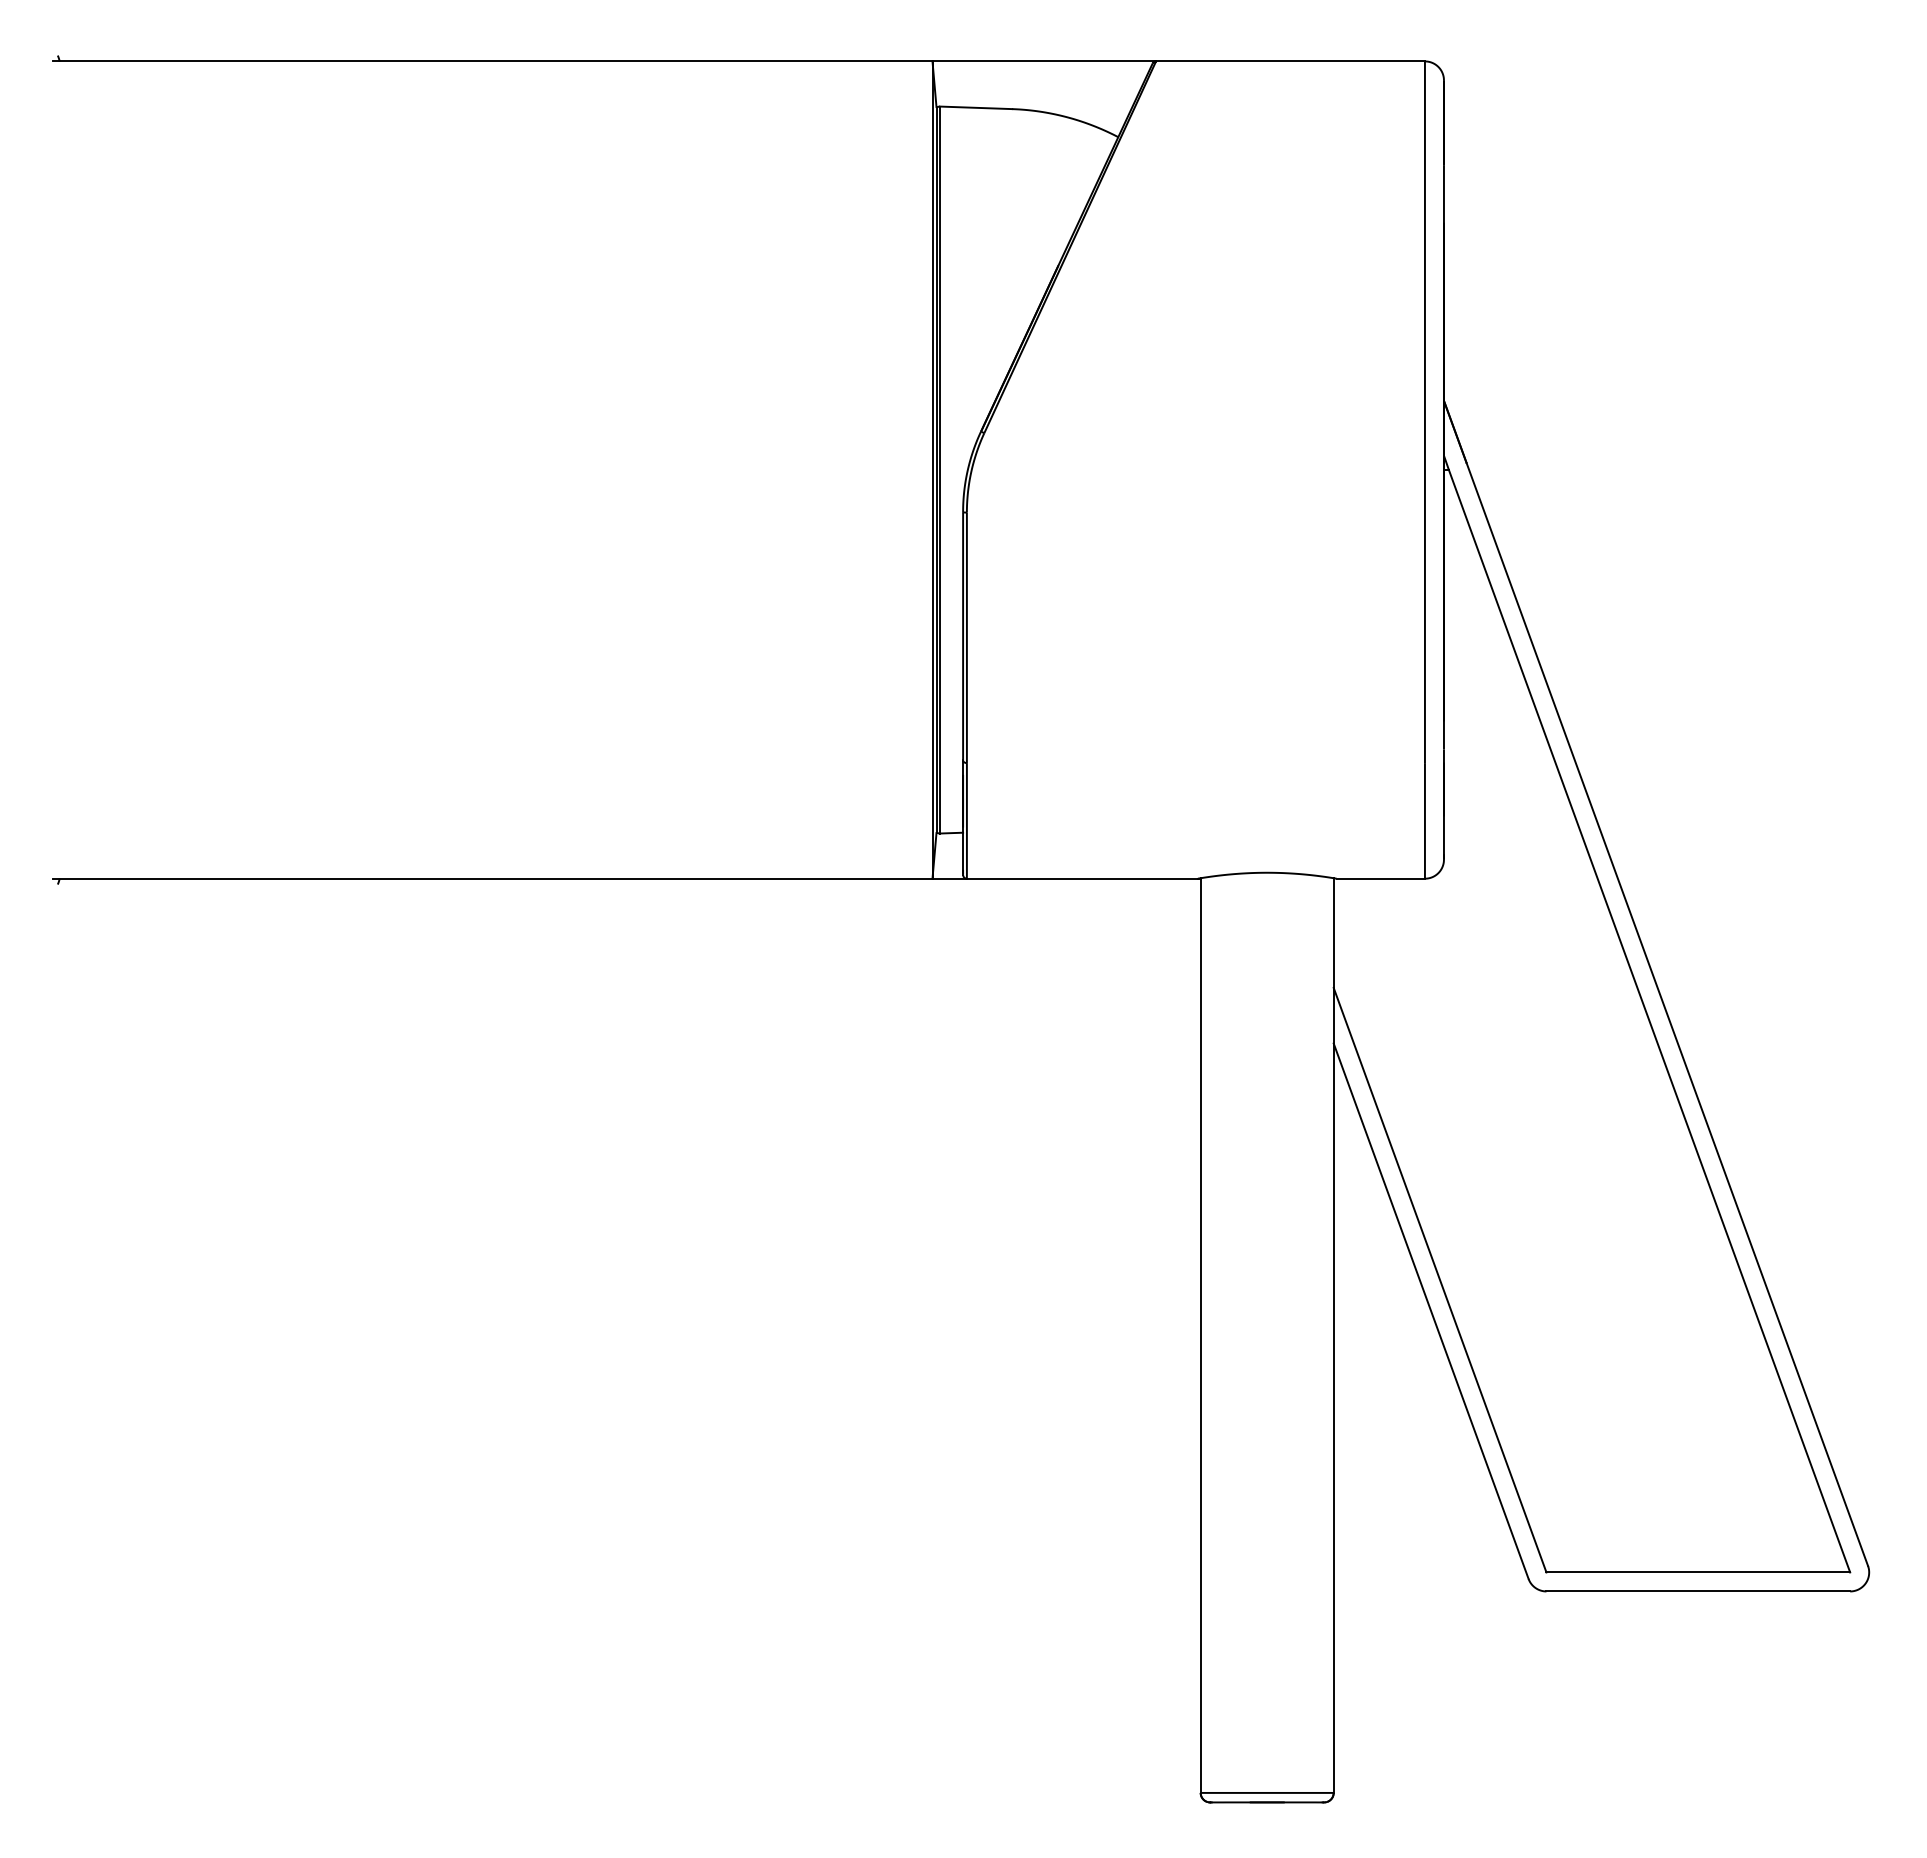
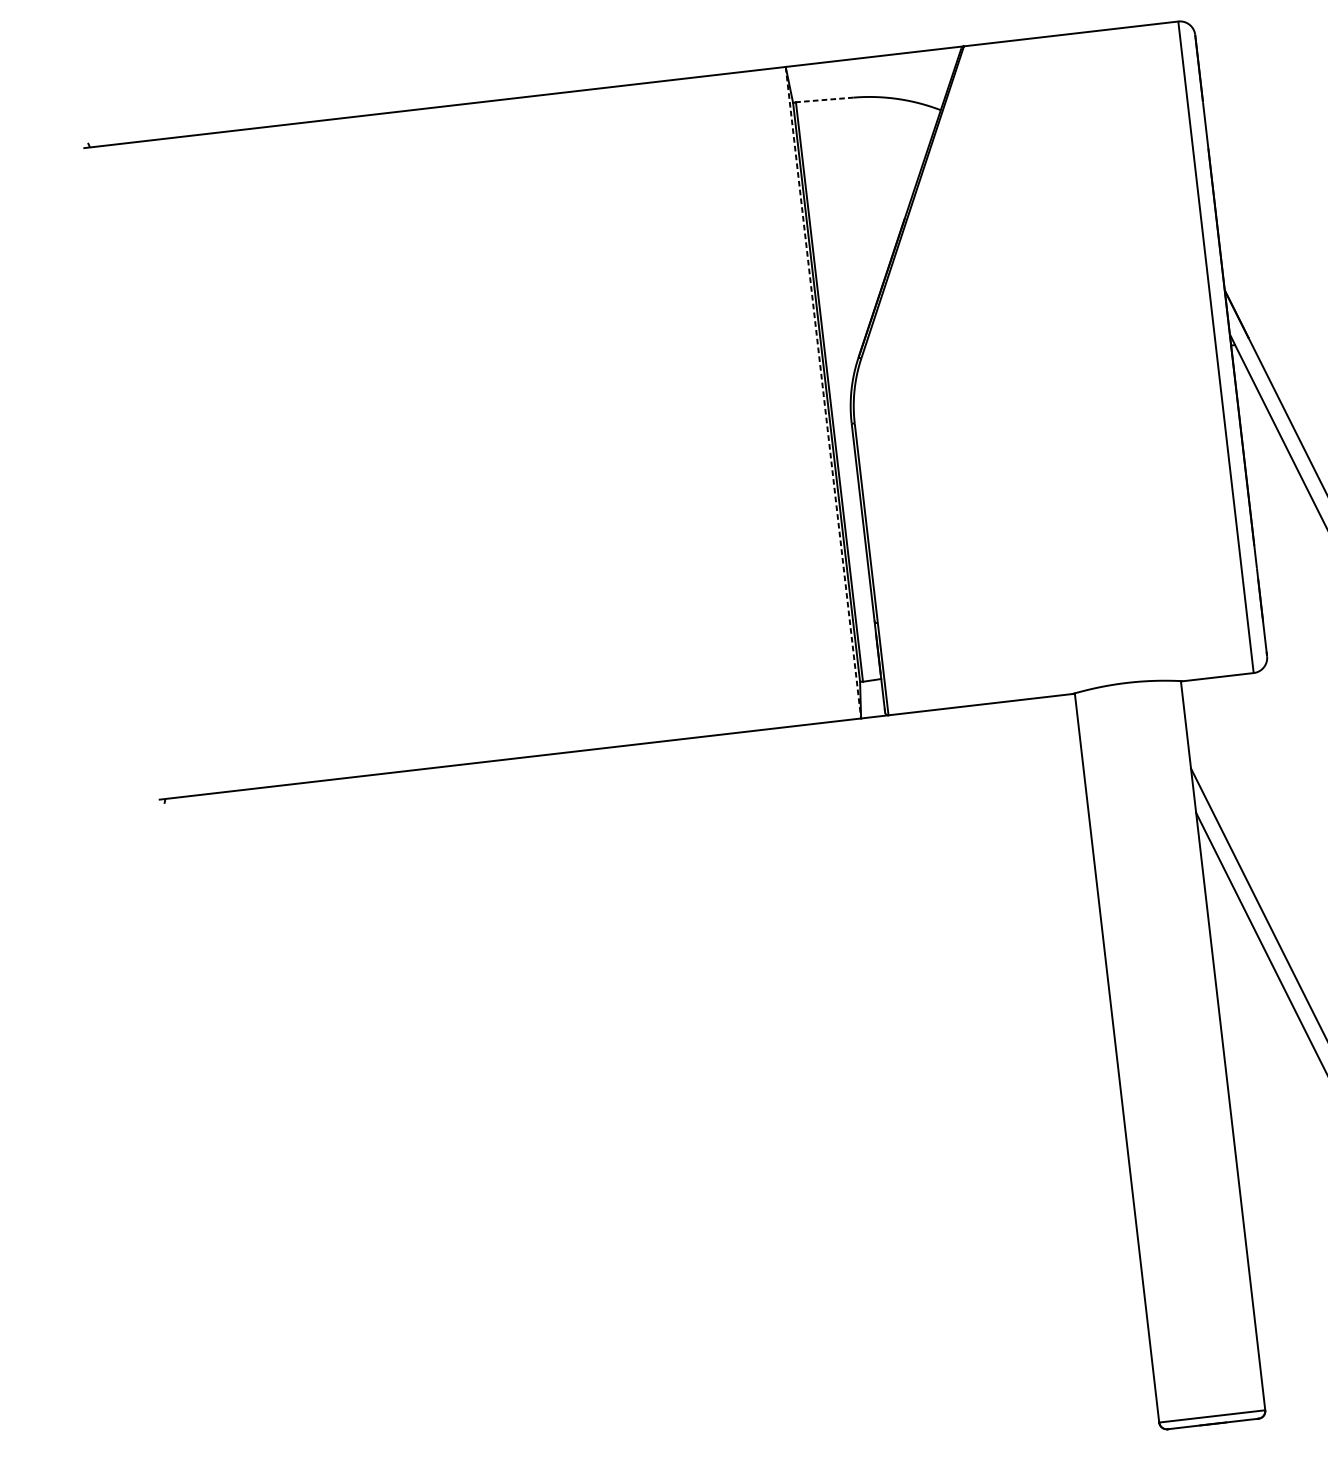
line: (975, 107) -> (824, 99), solid -> dashed
line: (932, 470) -> (823, 393), solid -> dashed

